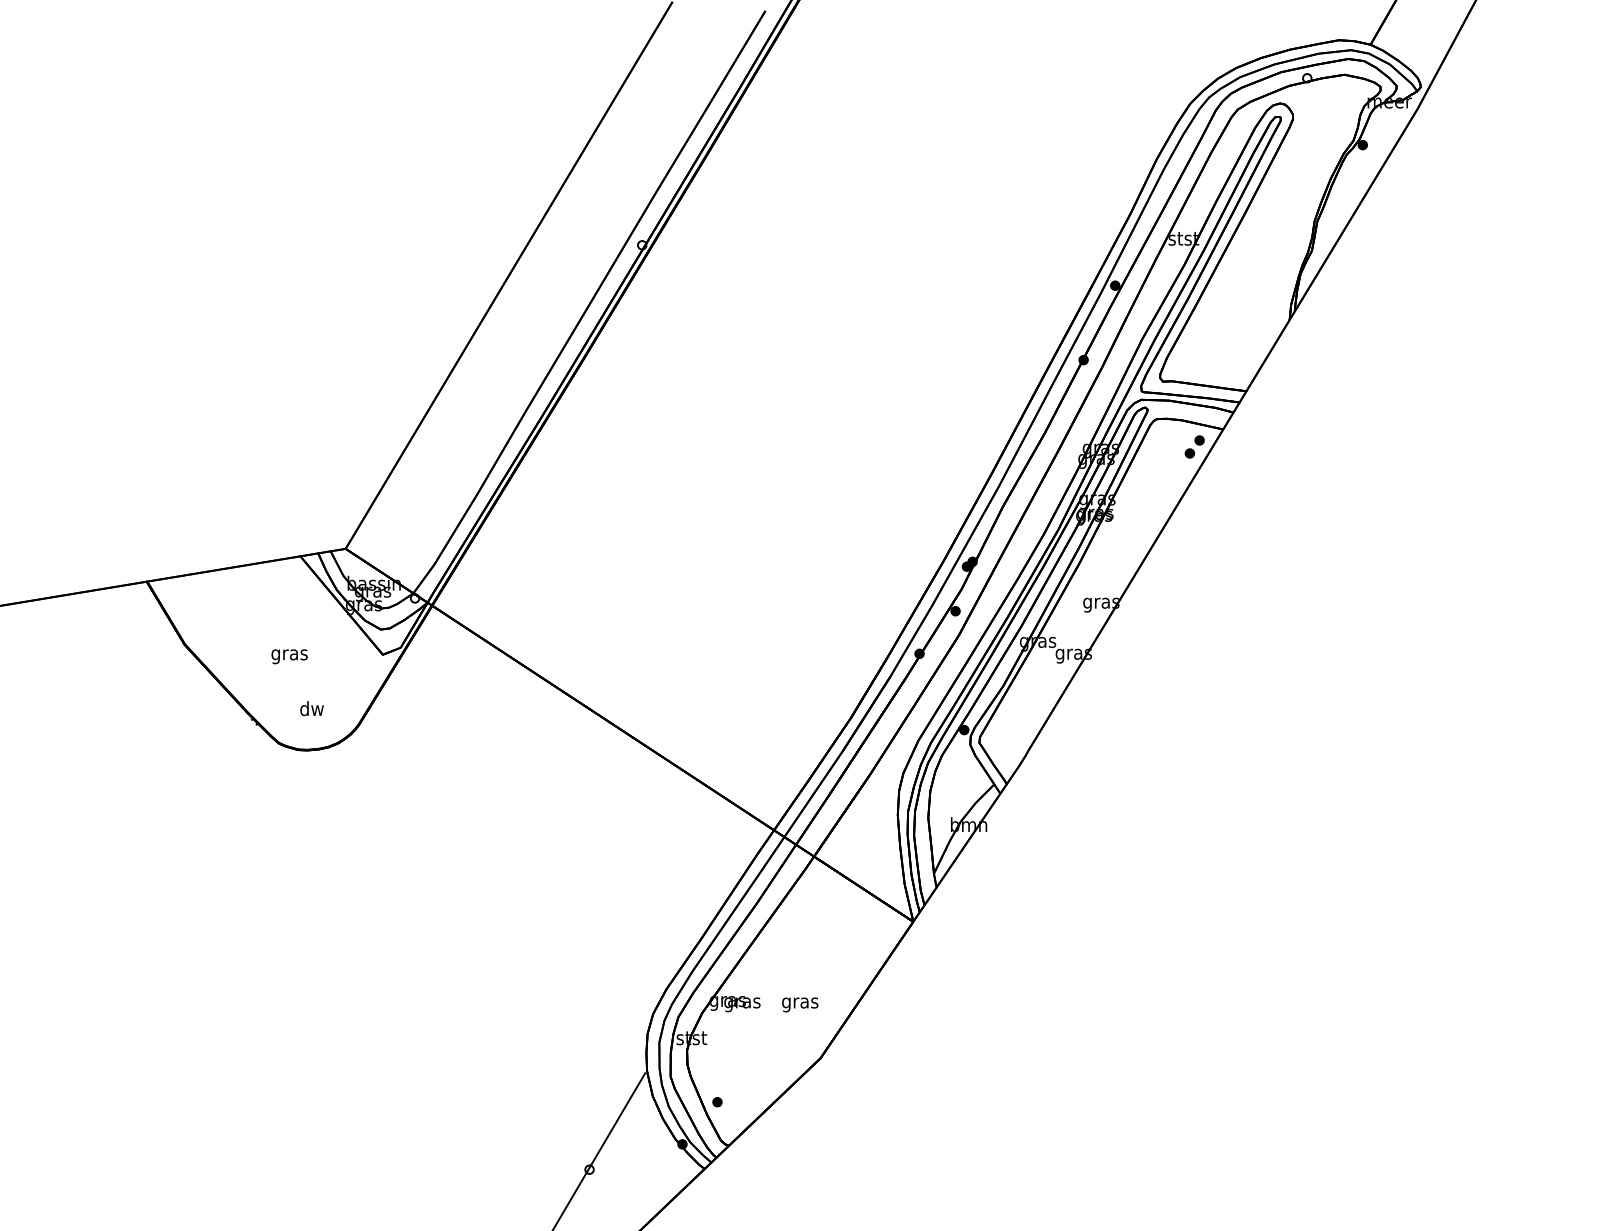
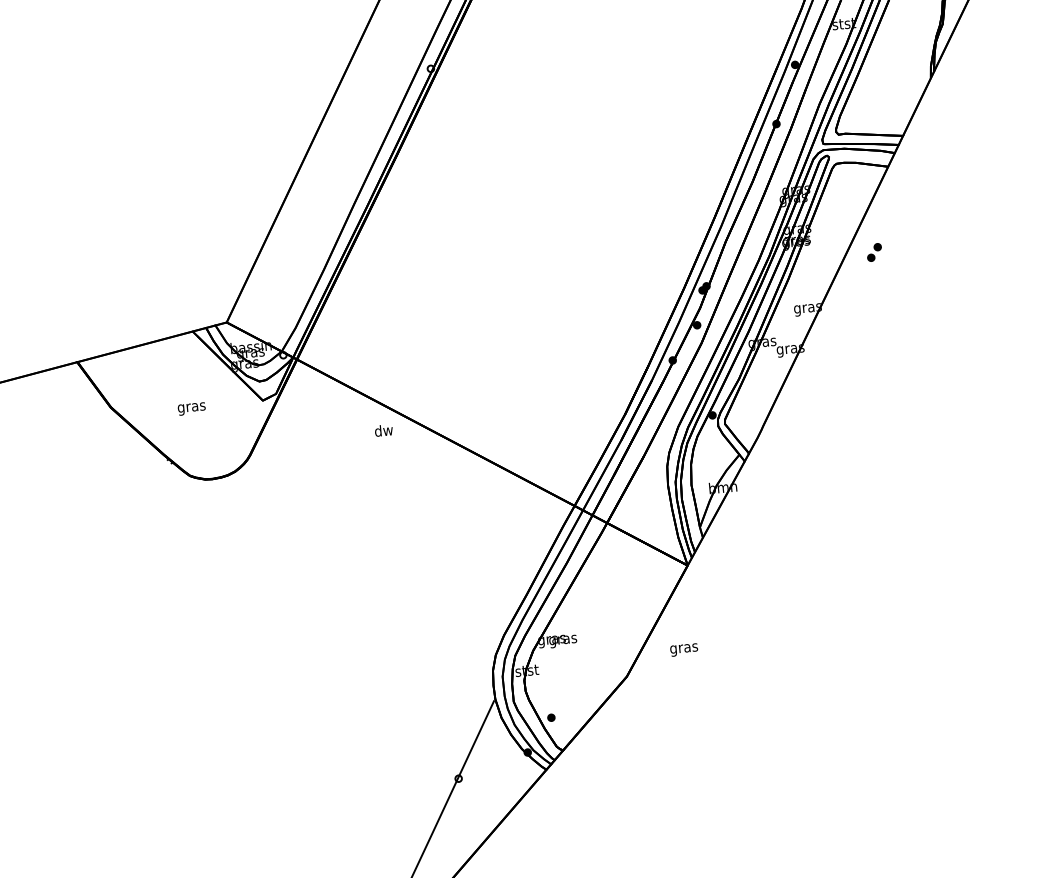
part: (1194, 446) -> (874, 252), moved
text: (311, 708) -> (383, 430), moved
text: (800, 1004) -> (684, 649), moved

